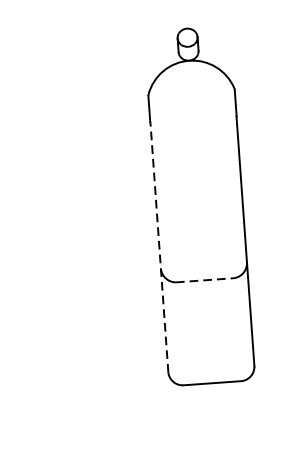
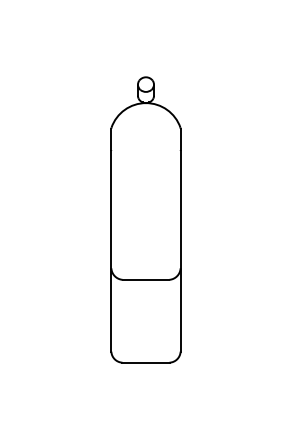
line: (159, 246) -> (111, 250), dashed -> solid
line: (205, 279) -> (146, 279), dashed -> solid

